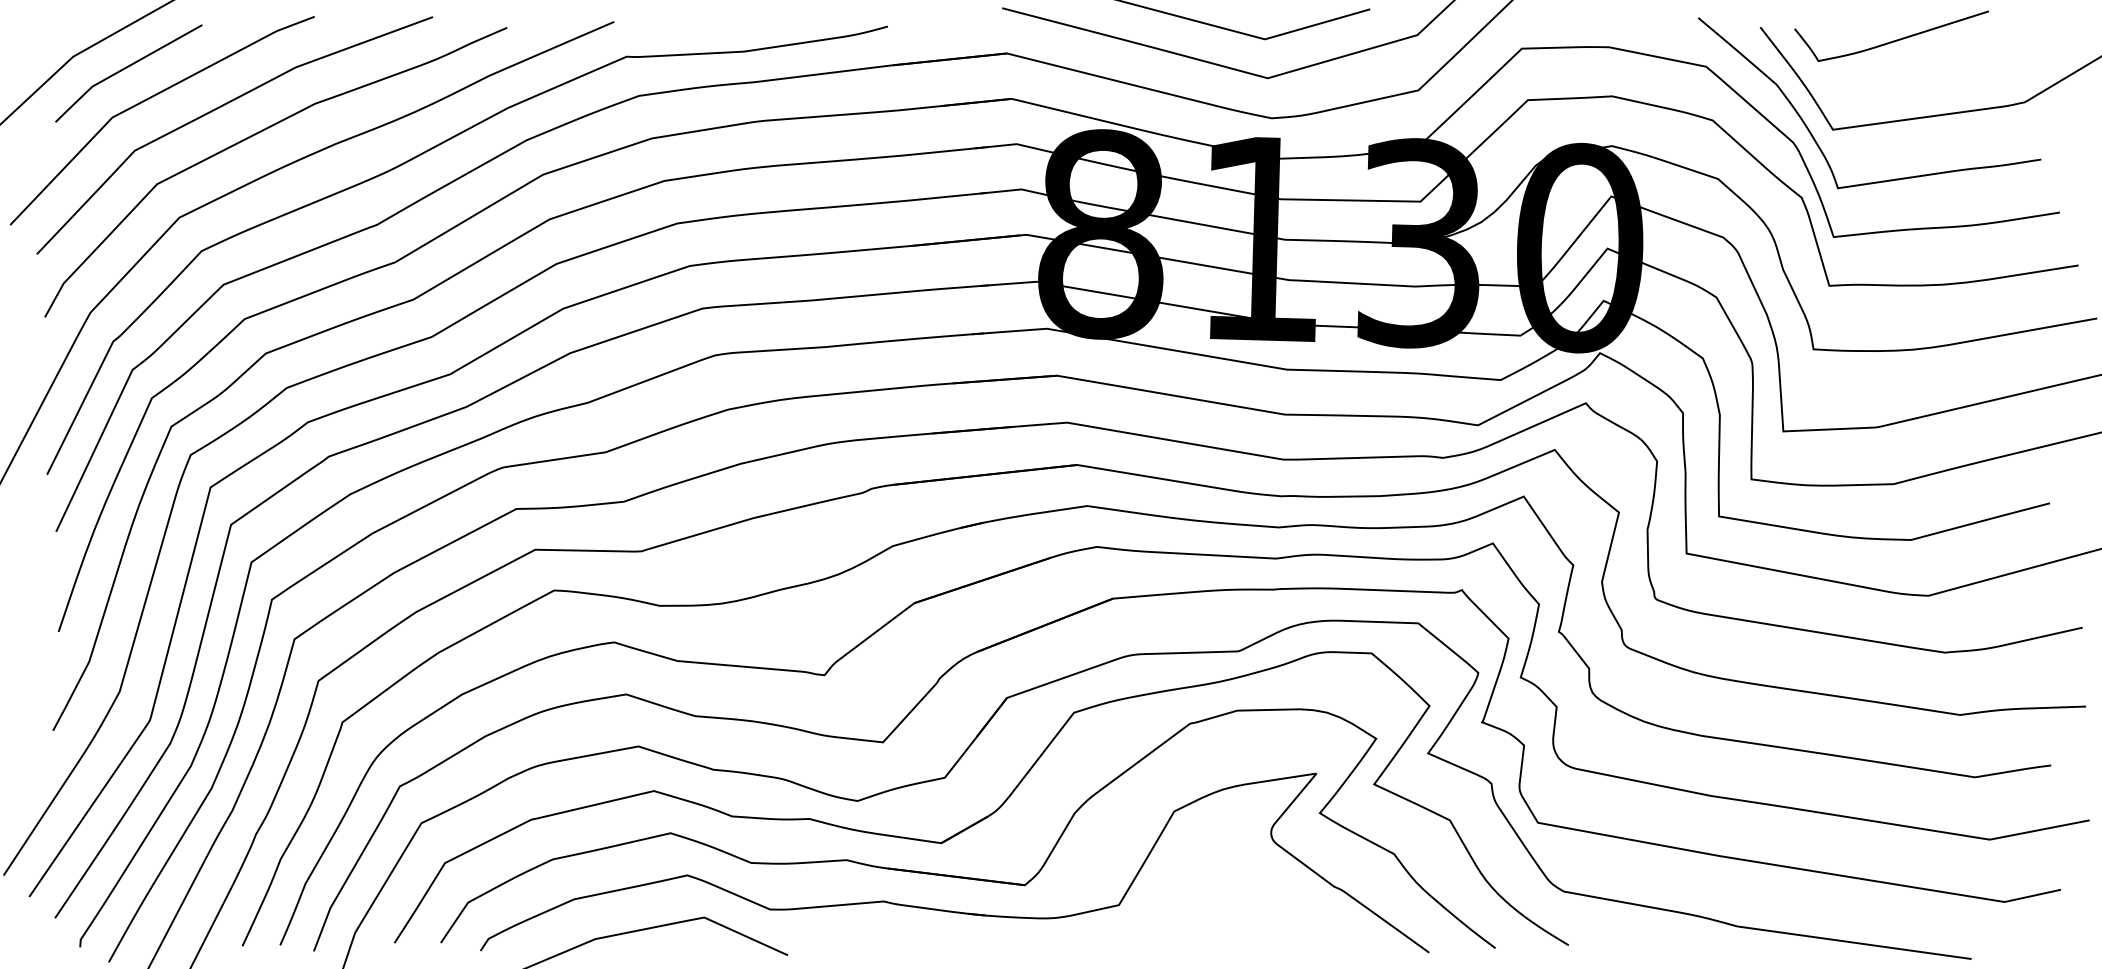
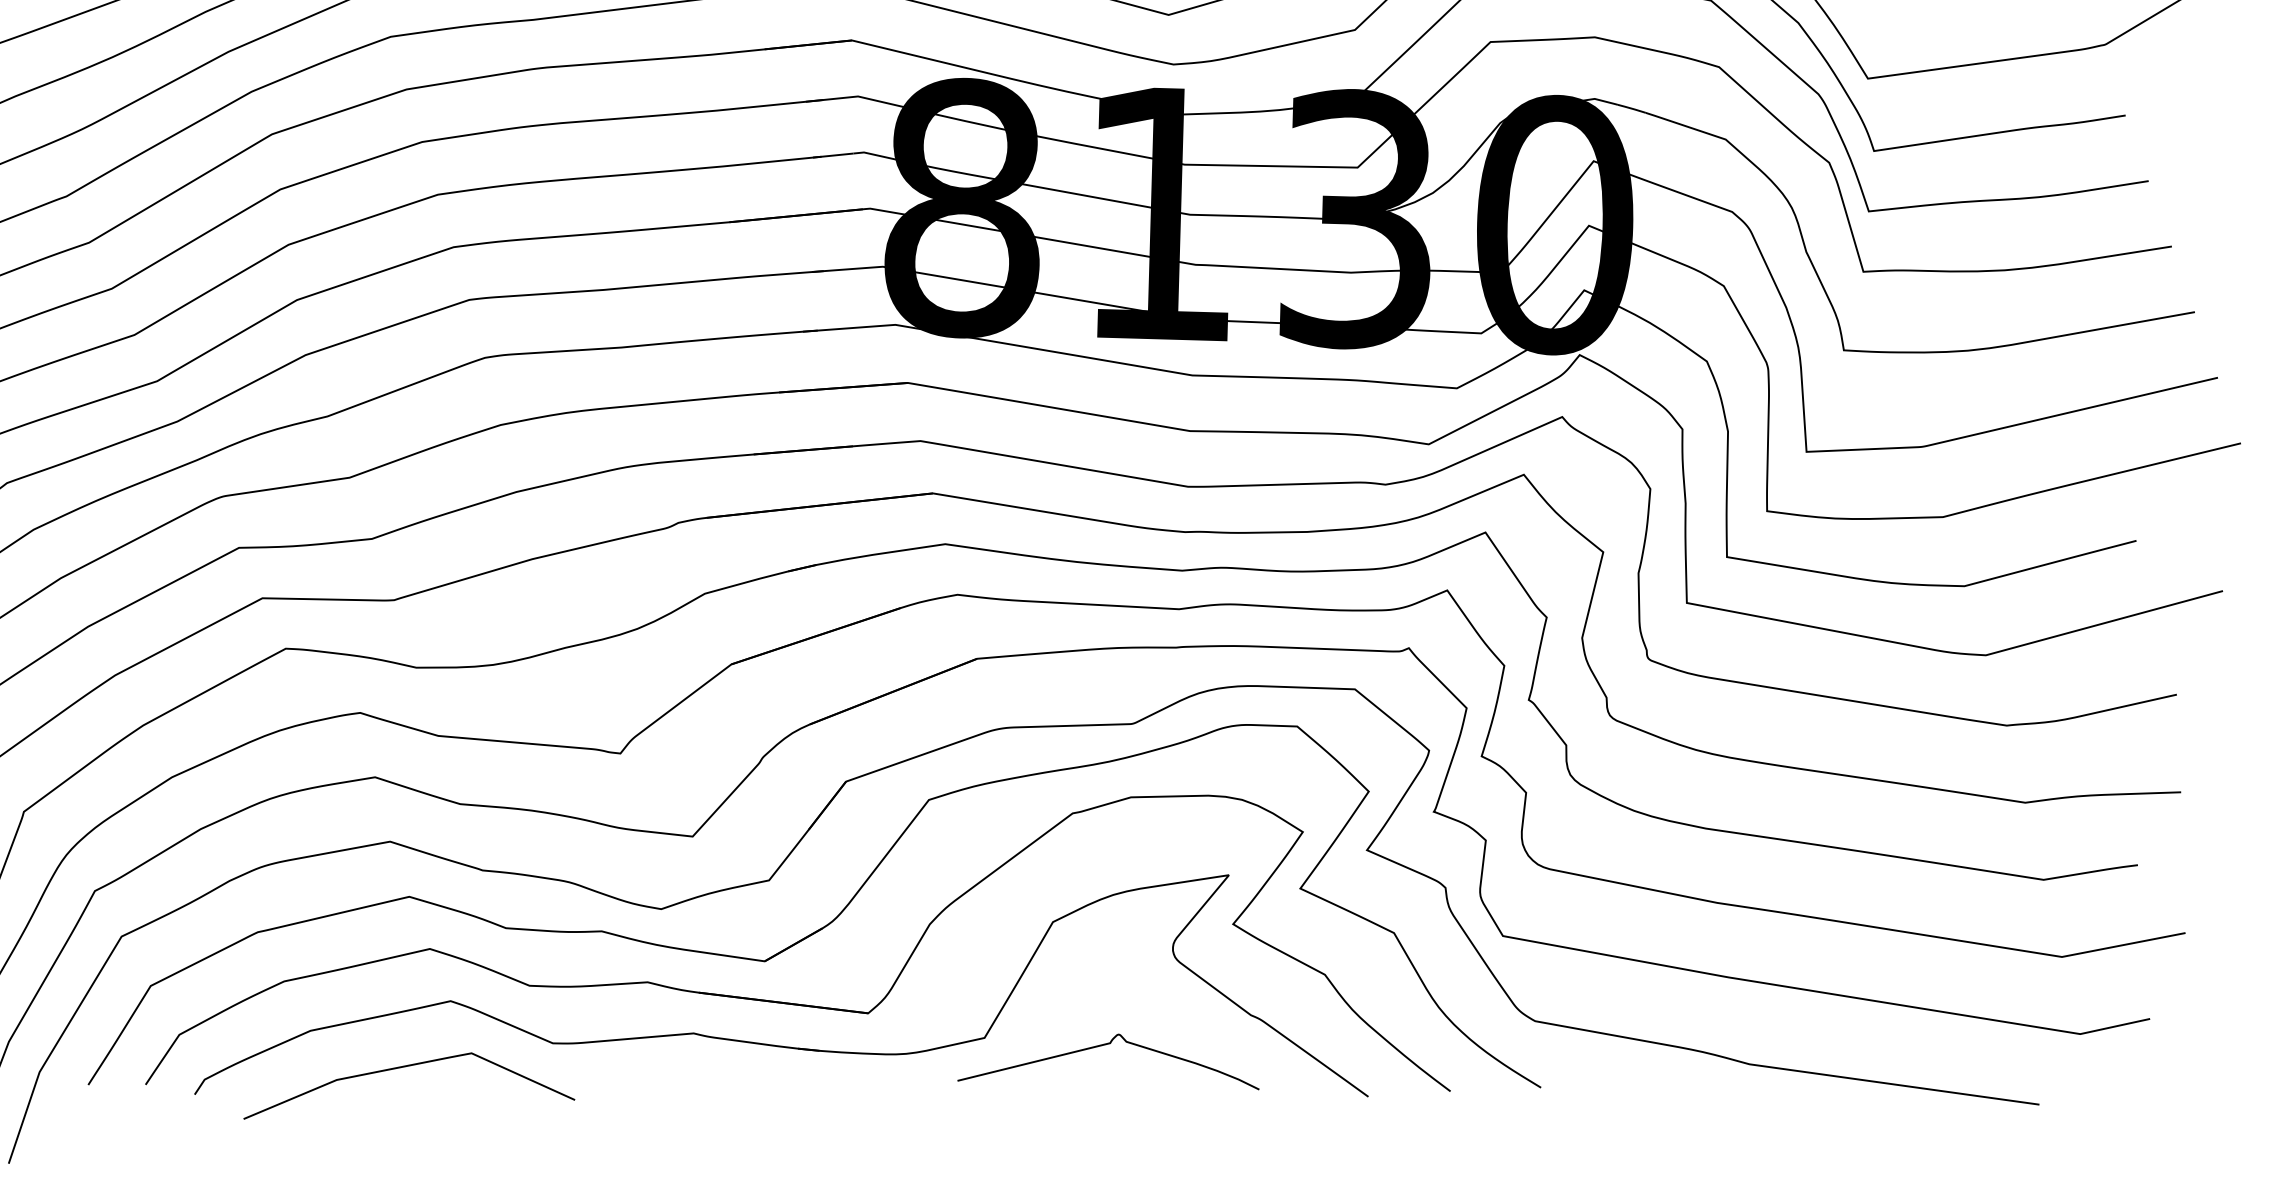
curve: (1216, 911) -> (1105, 1045), added

